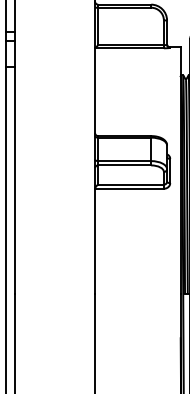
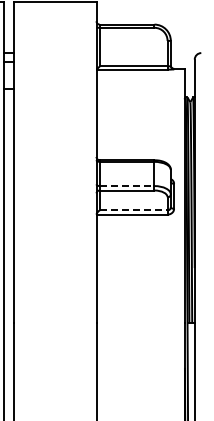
line: (125, 161) -> (127, 186), solid -> dashed
line: (130, 184) -> (133, 210), solid -> dashed

